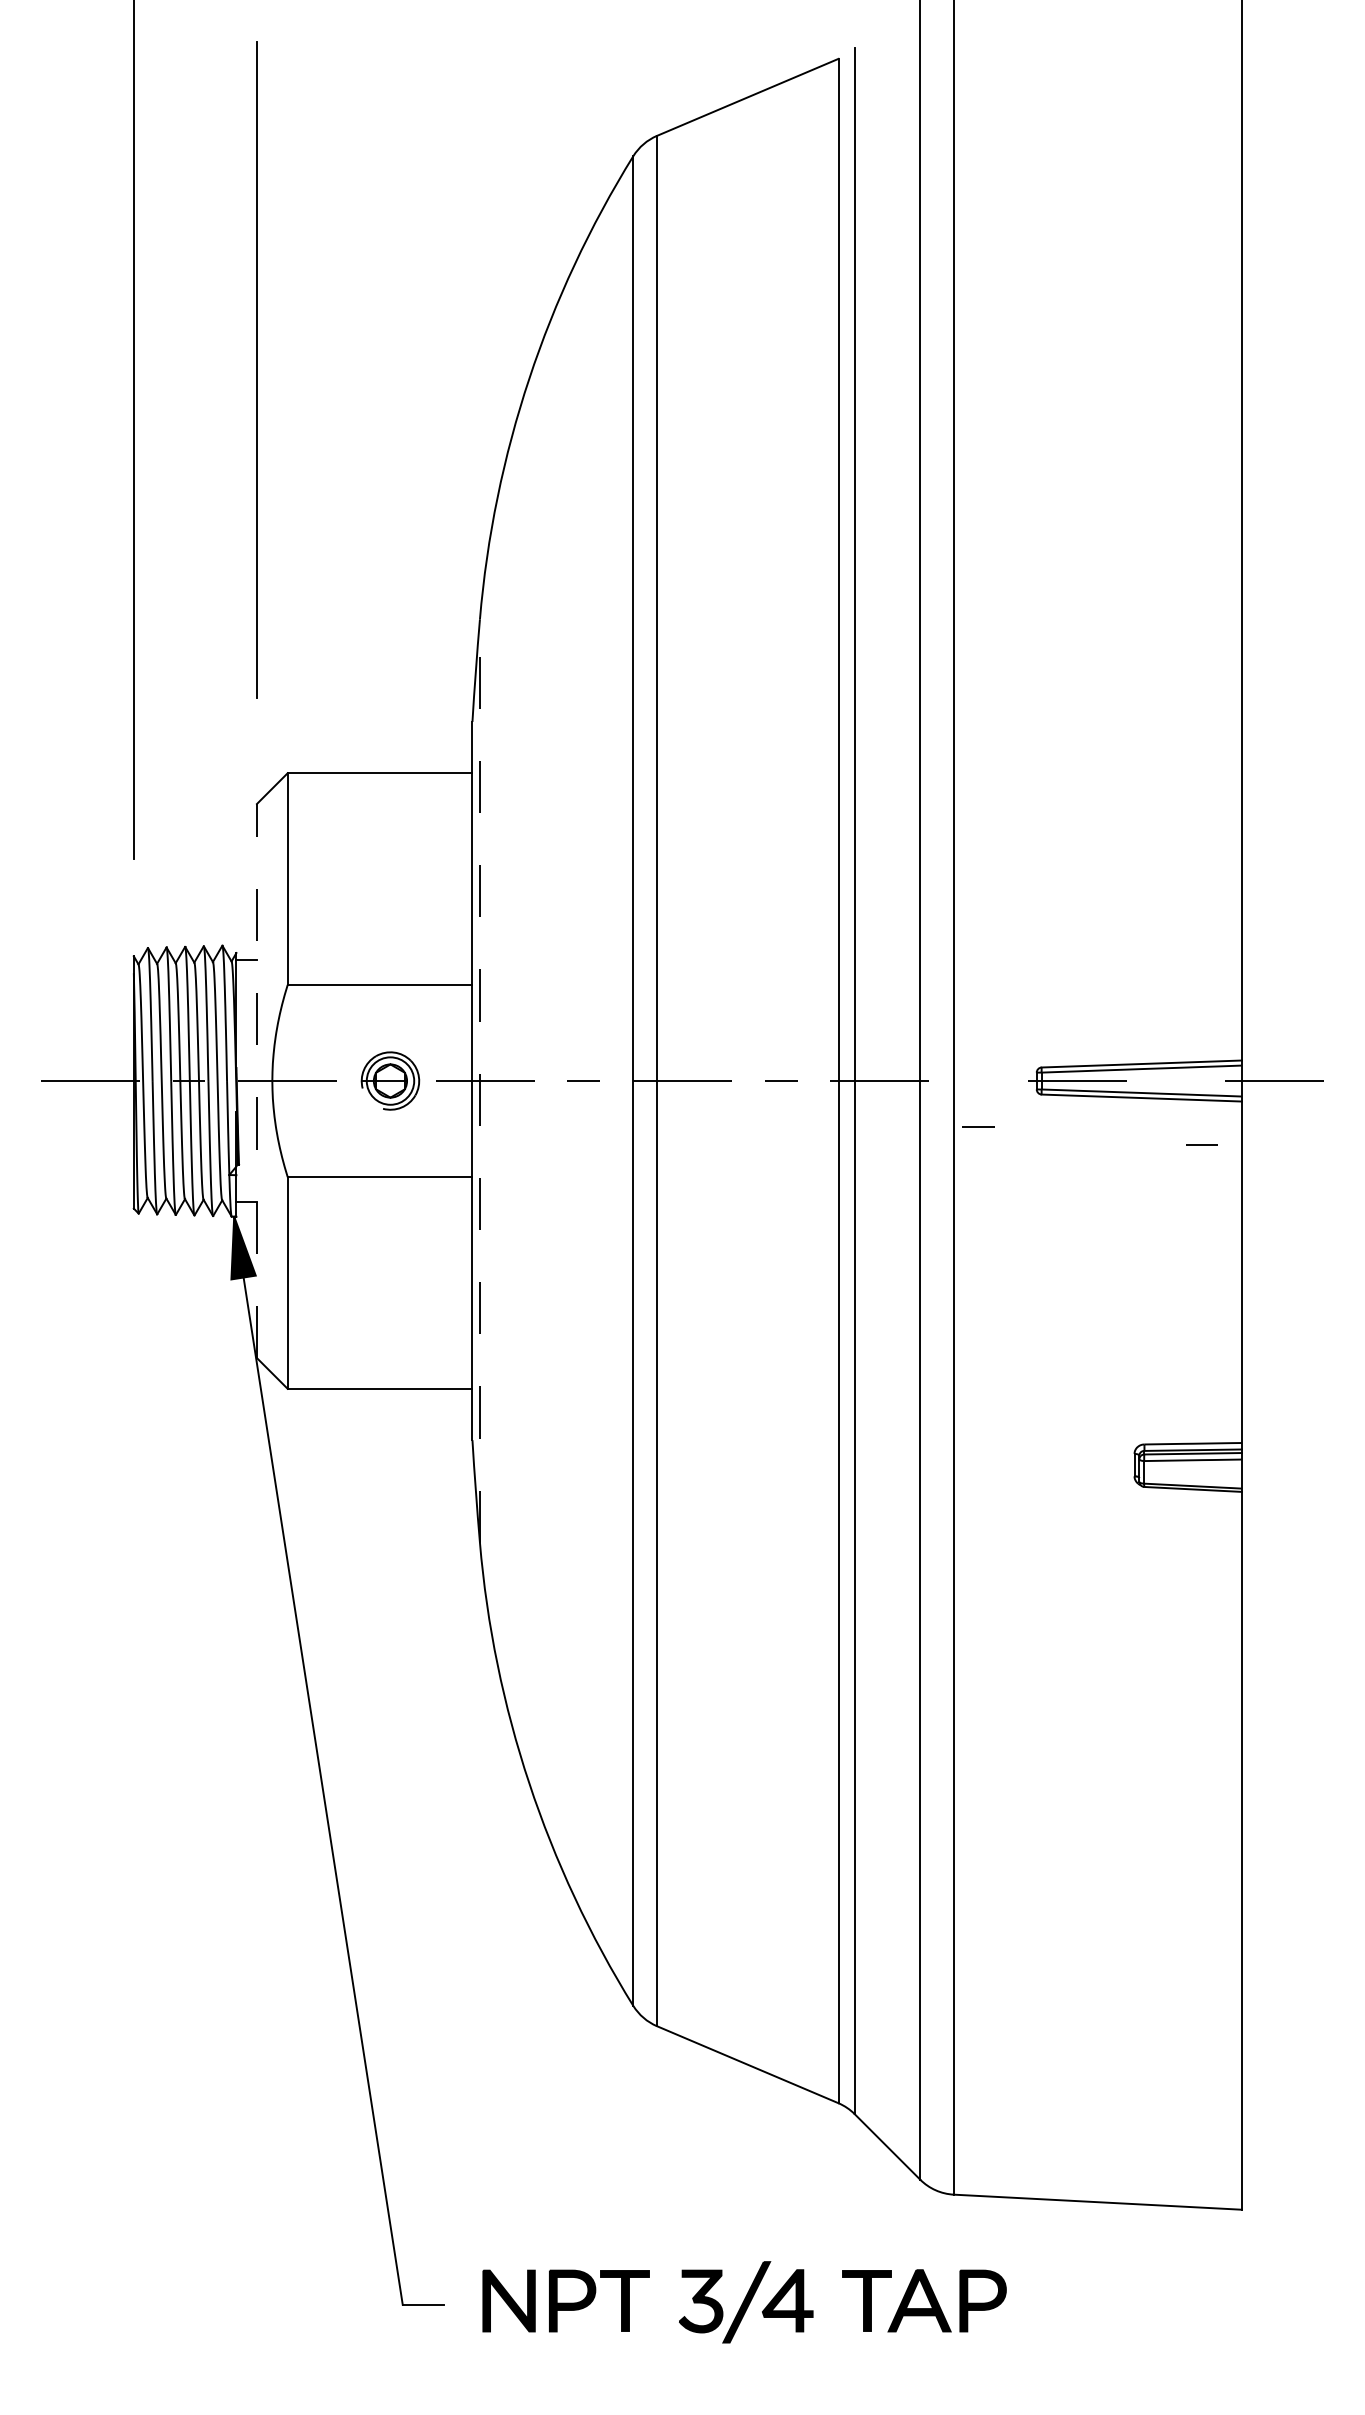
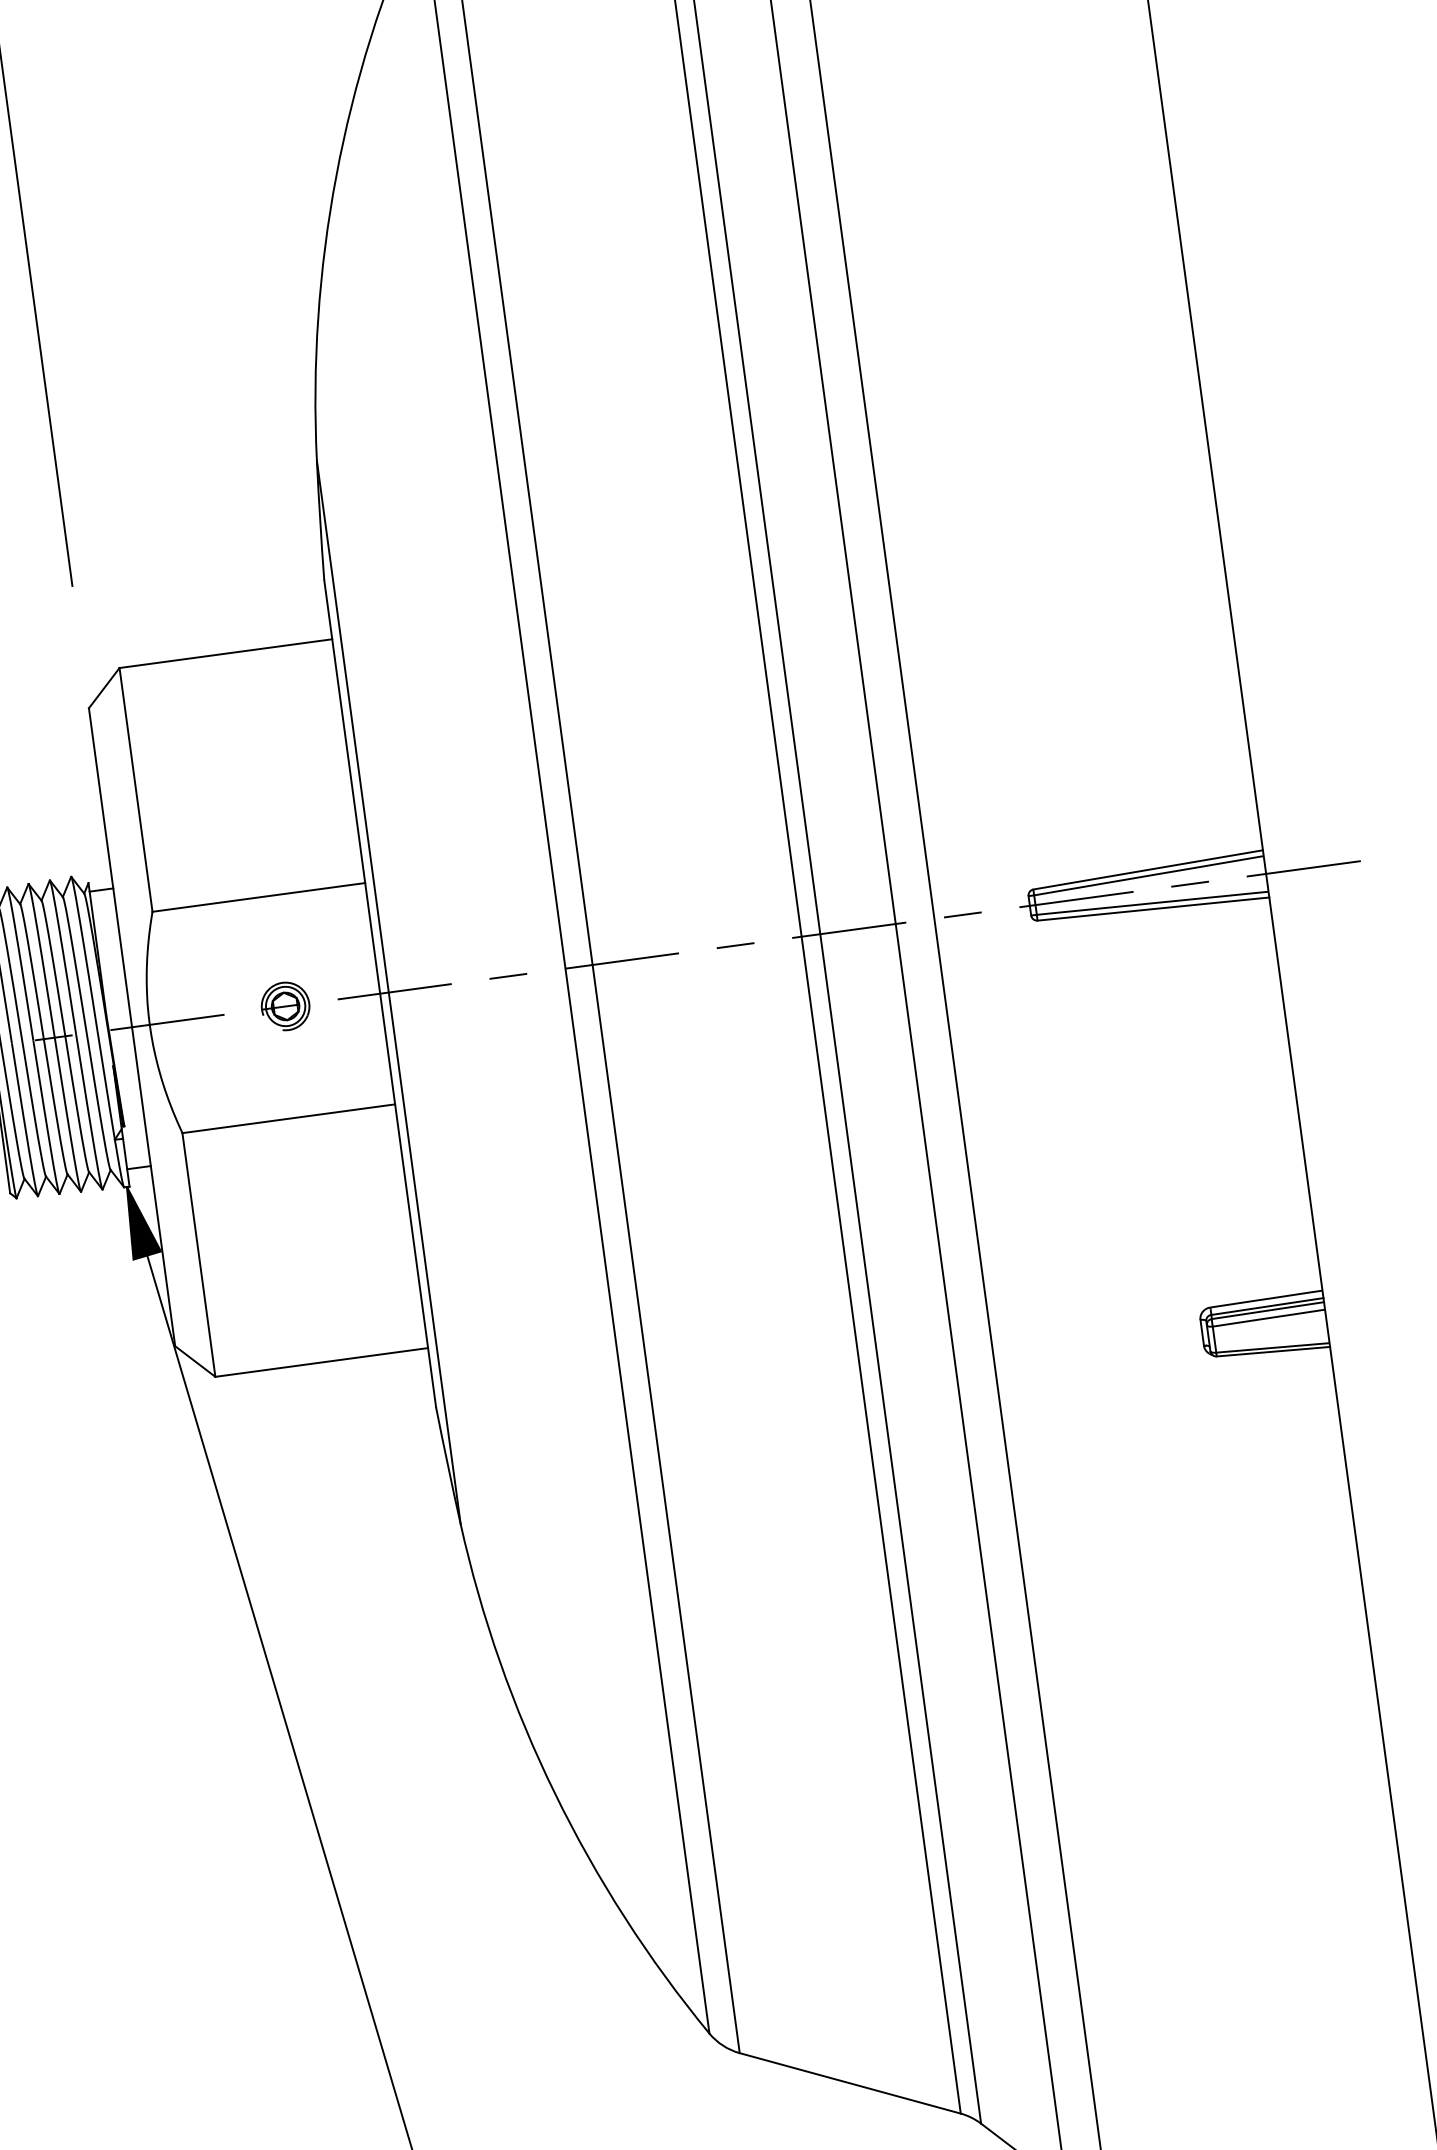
line: (256, 1080) -> (131, 1026), dashed -> solid
part: (389, 1080) -> (284, 1005), size x0.71
line: (479, 1081) -> (388, 993), dashed -> solid
line: (978, 1126) -> (962, 914), moved
line: (1201, 1144) -> (1189, 883), moved

